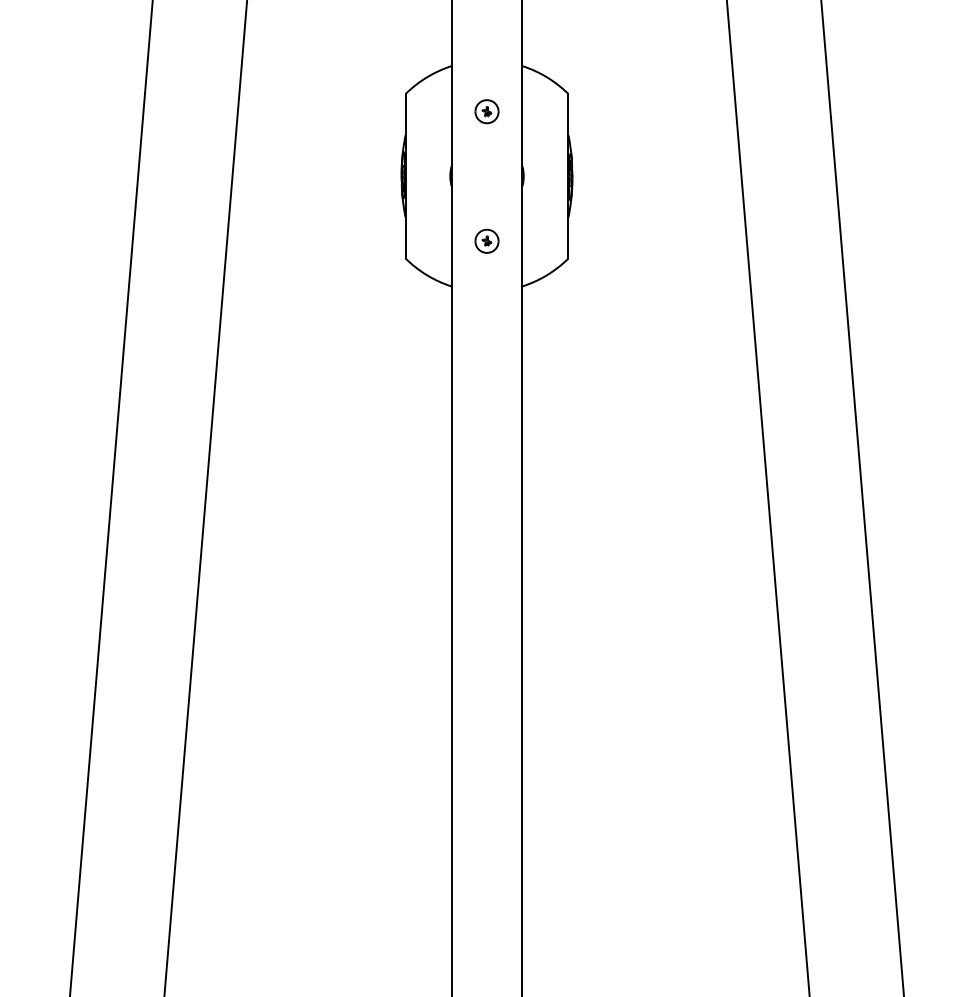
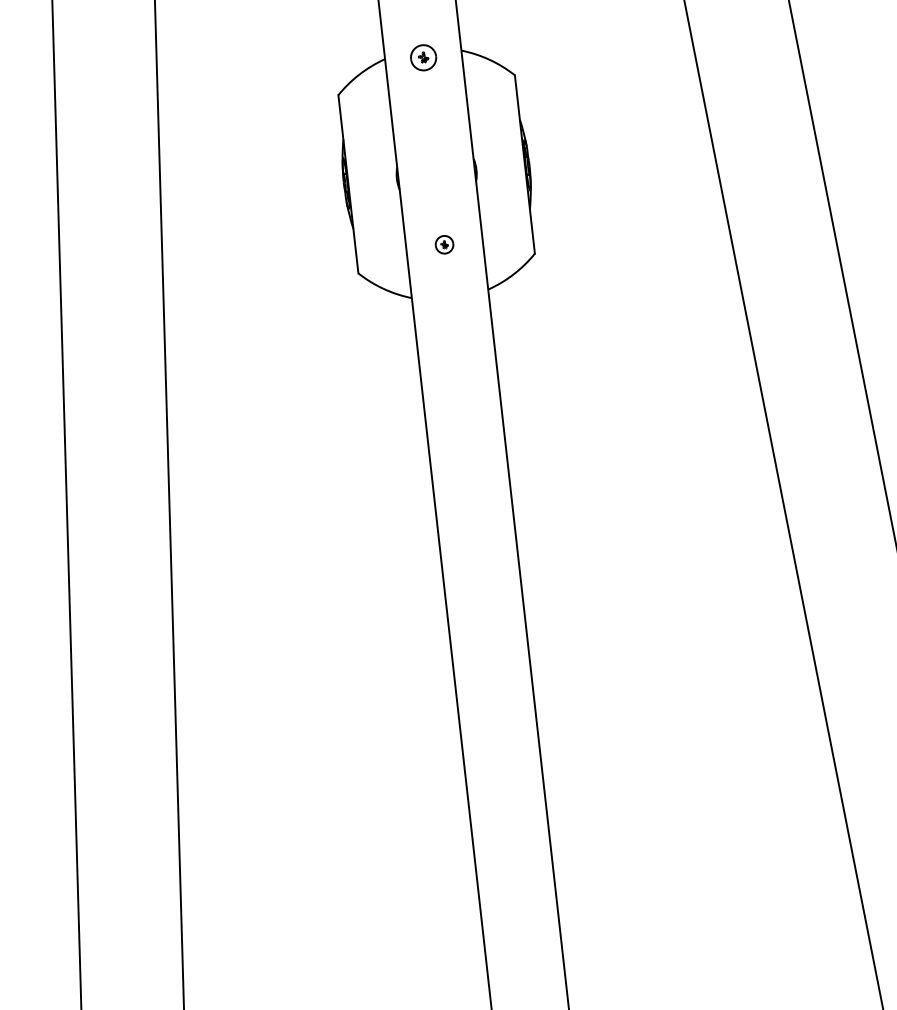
part: (486, 111) -> (423, 57), moved
part: (486, 240) -> (443, 244), size x0.7

